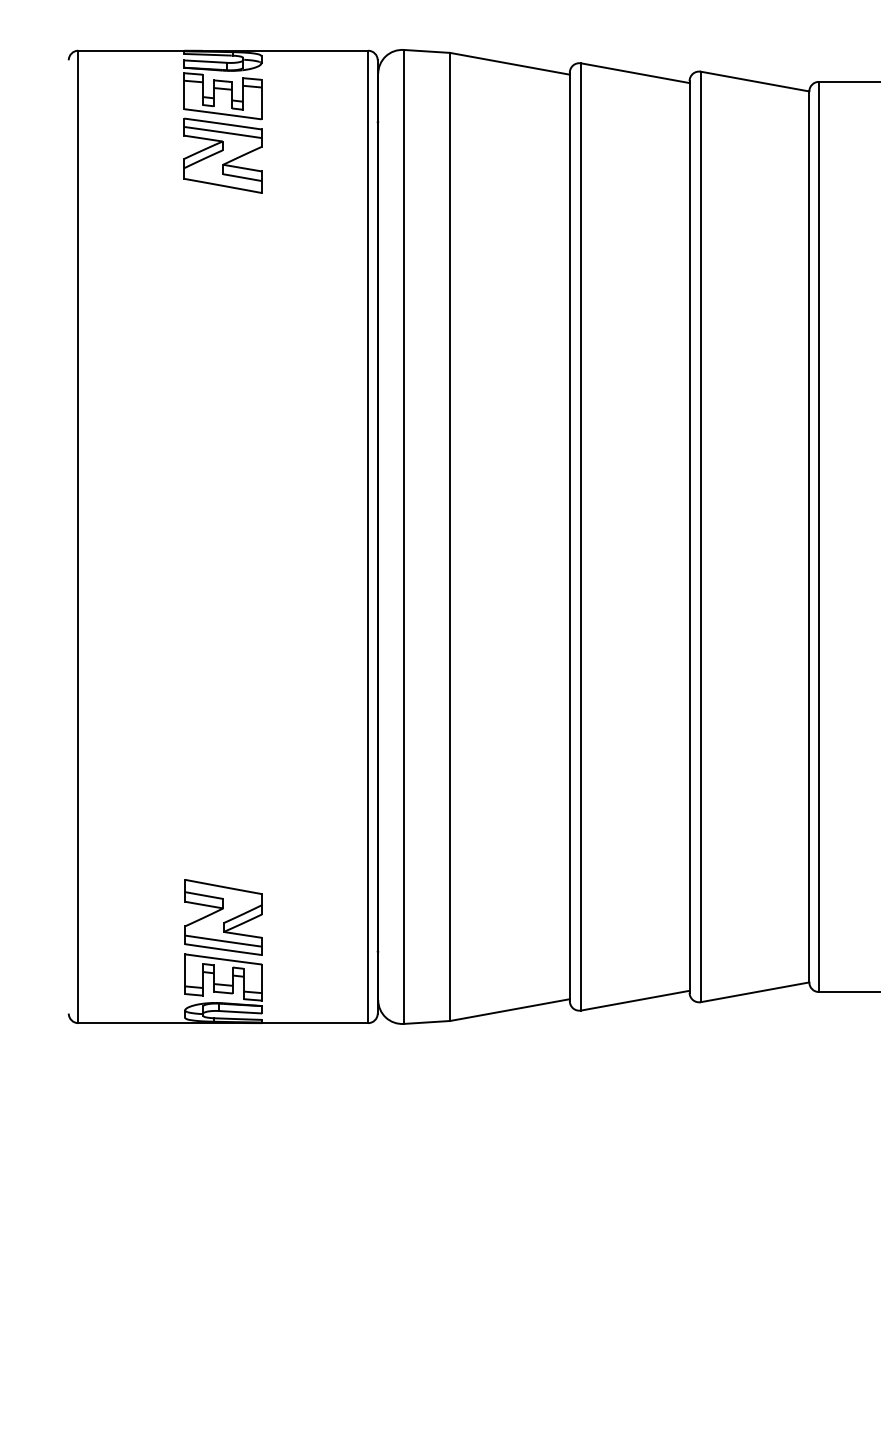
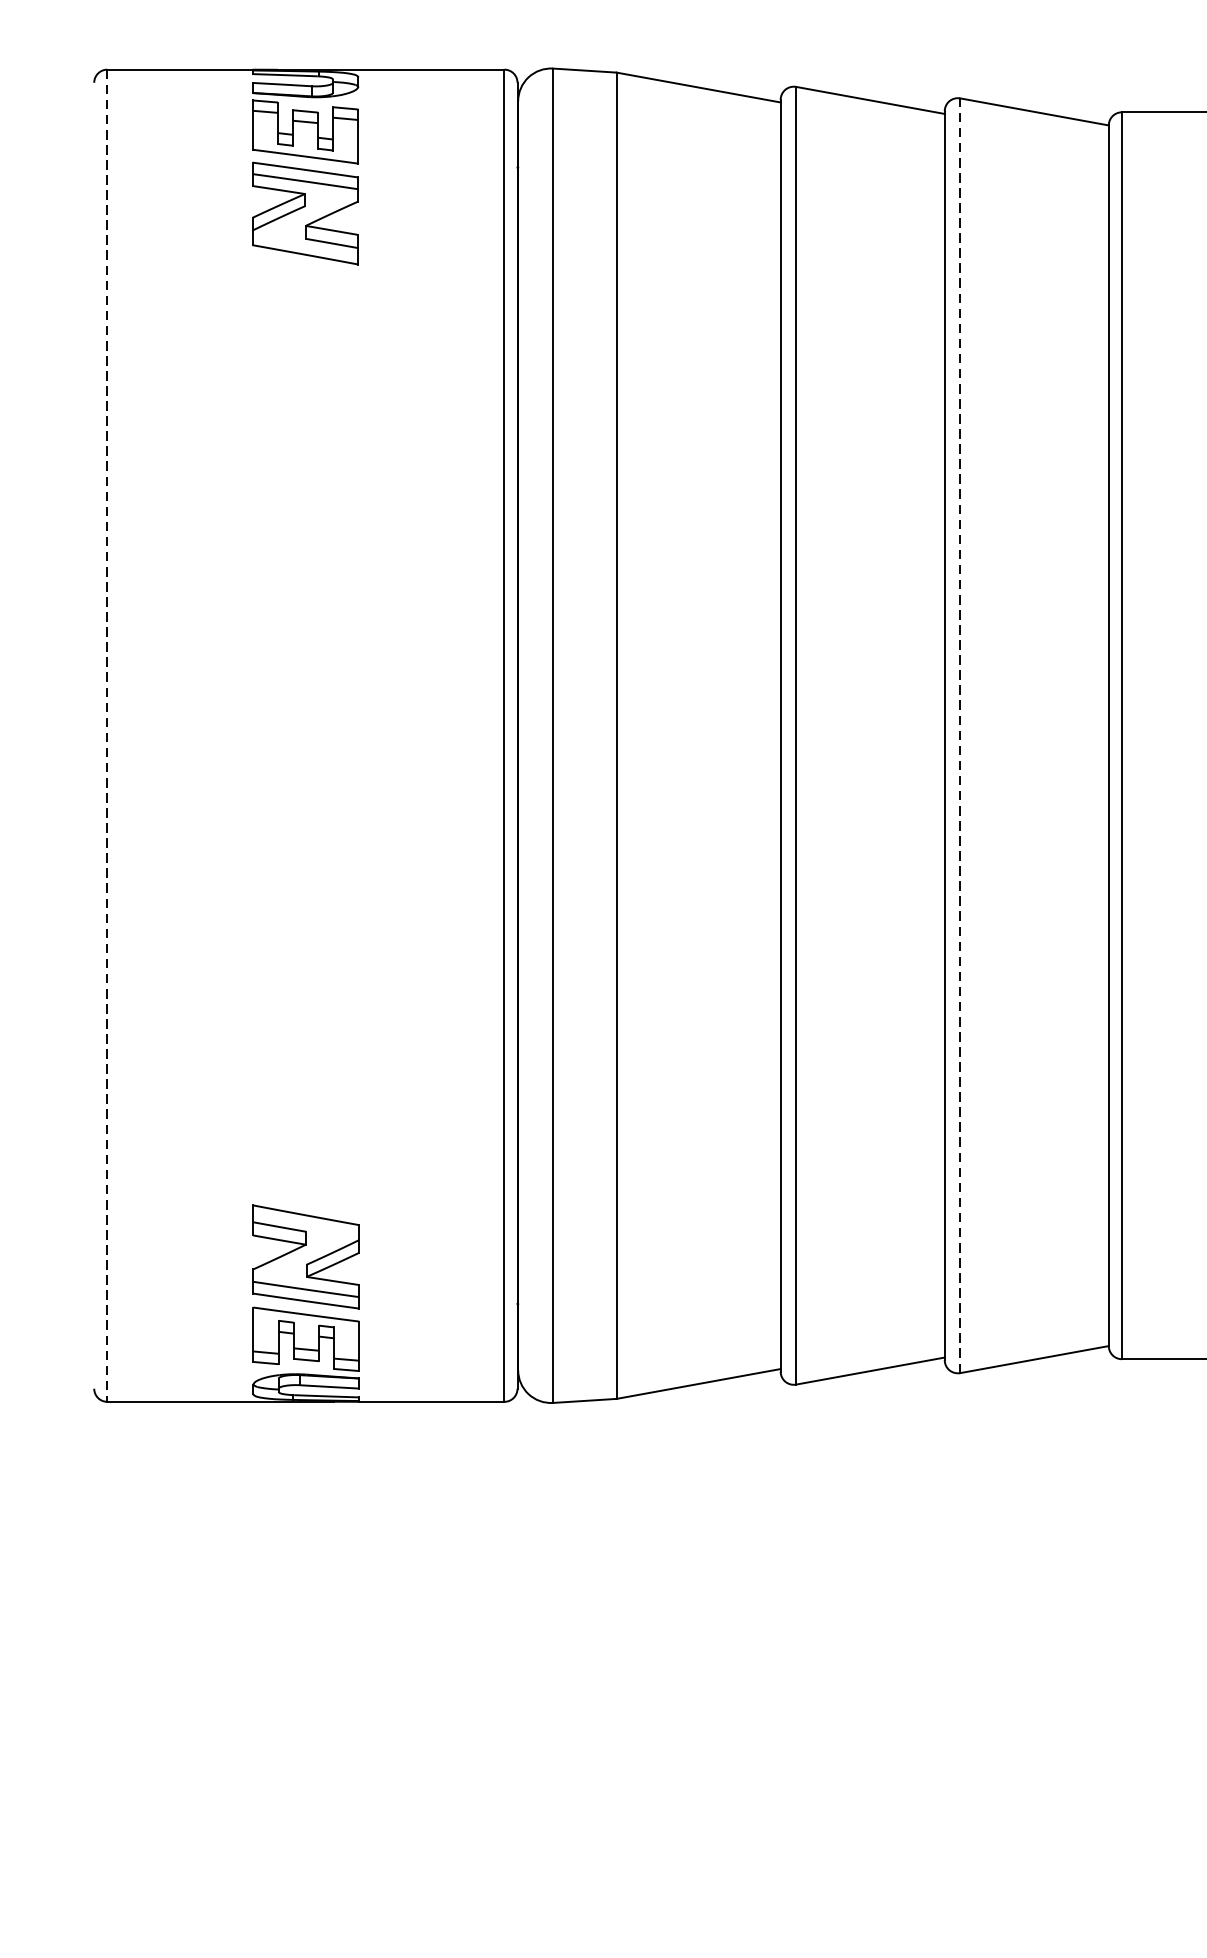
line: (700, 536) -> (959, 735), solid -> dashed
line: (78, 537) -> (107, 736), solid -> dashed

